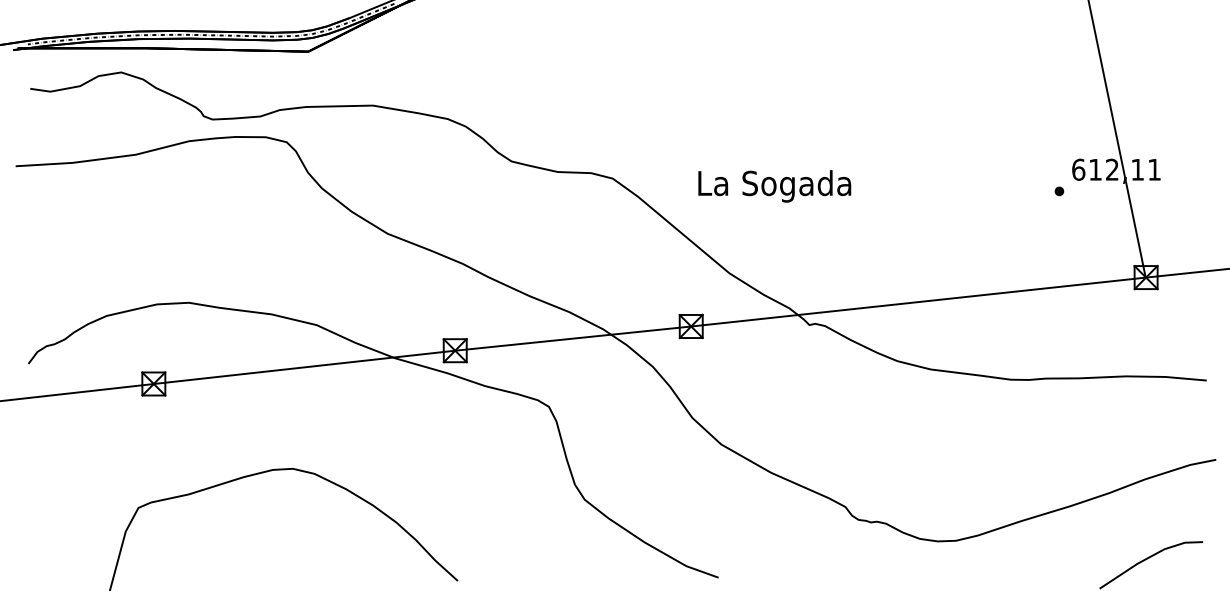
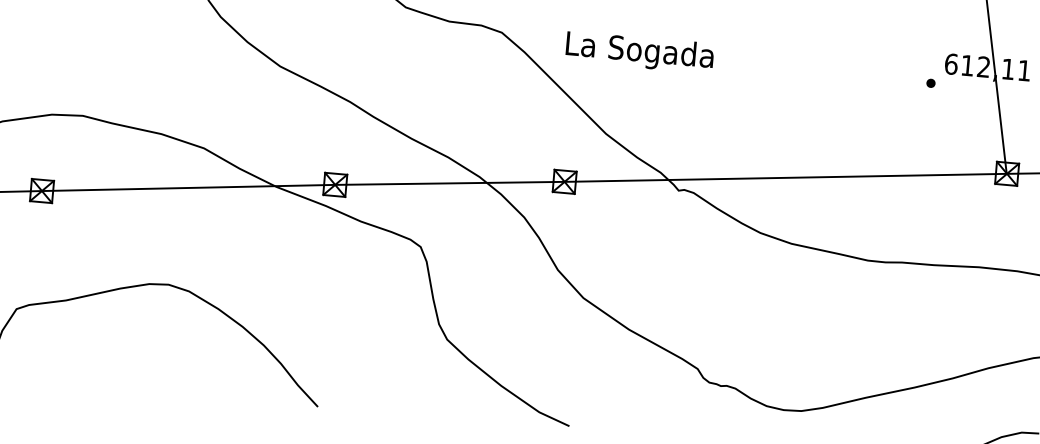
text: (774, 186) -> (639, 52), moved

